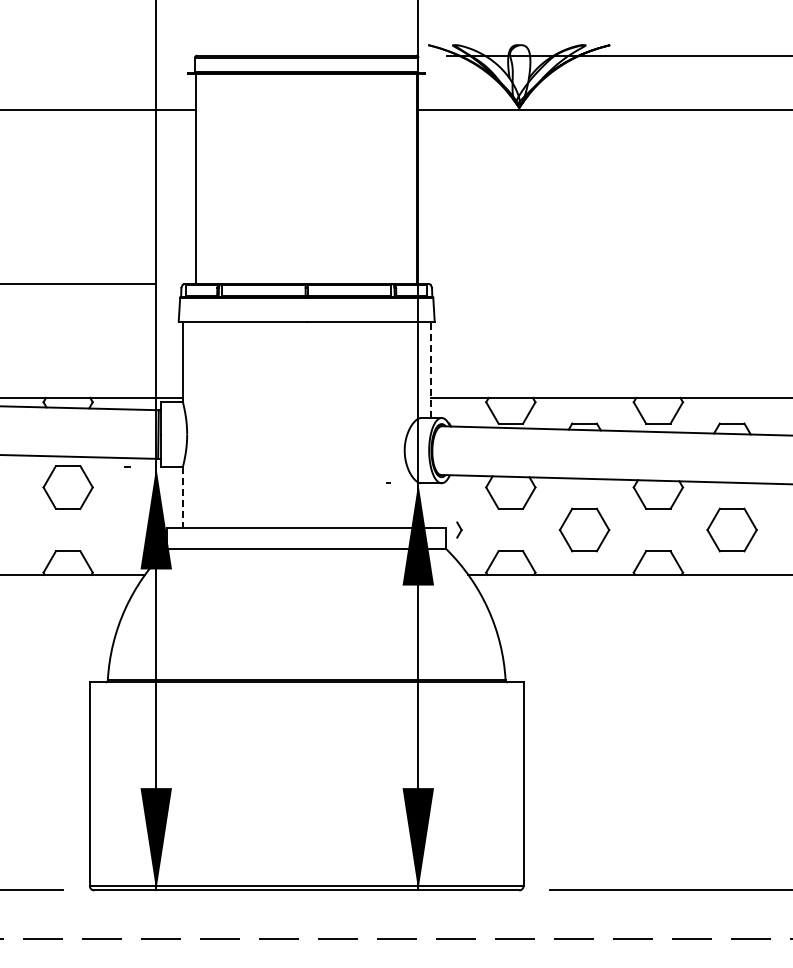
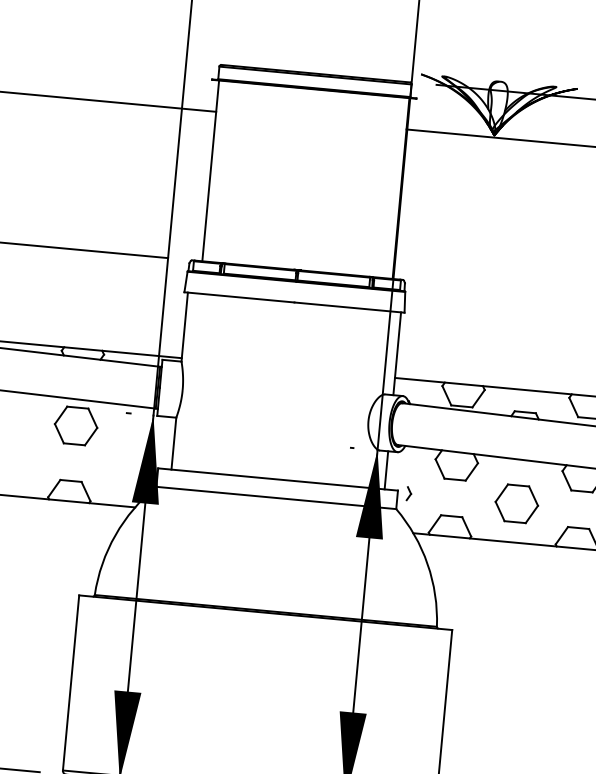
line: (430, 369) -> (397, 353), dashed -> solid
line: (182, 497) -> (173, 443), dashed -> solid
line: (430, 505) -> (386, 470), added

